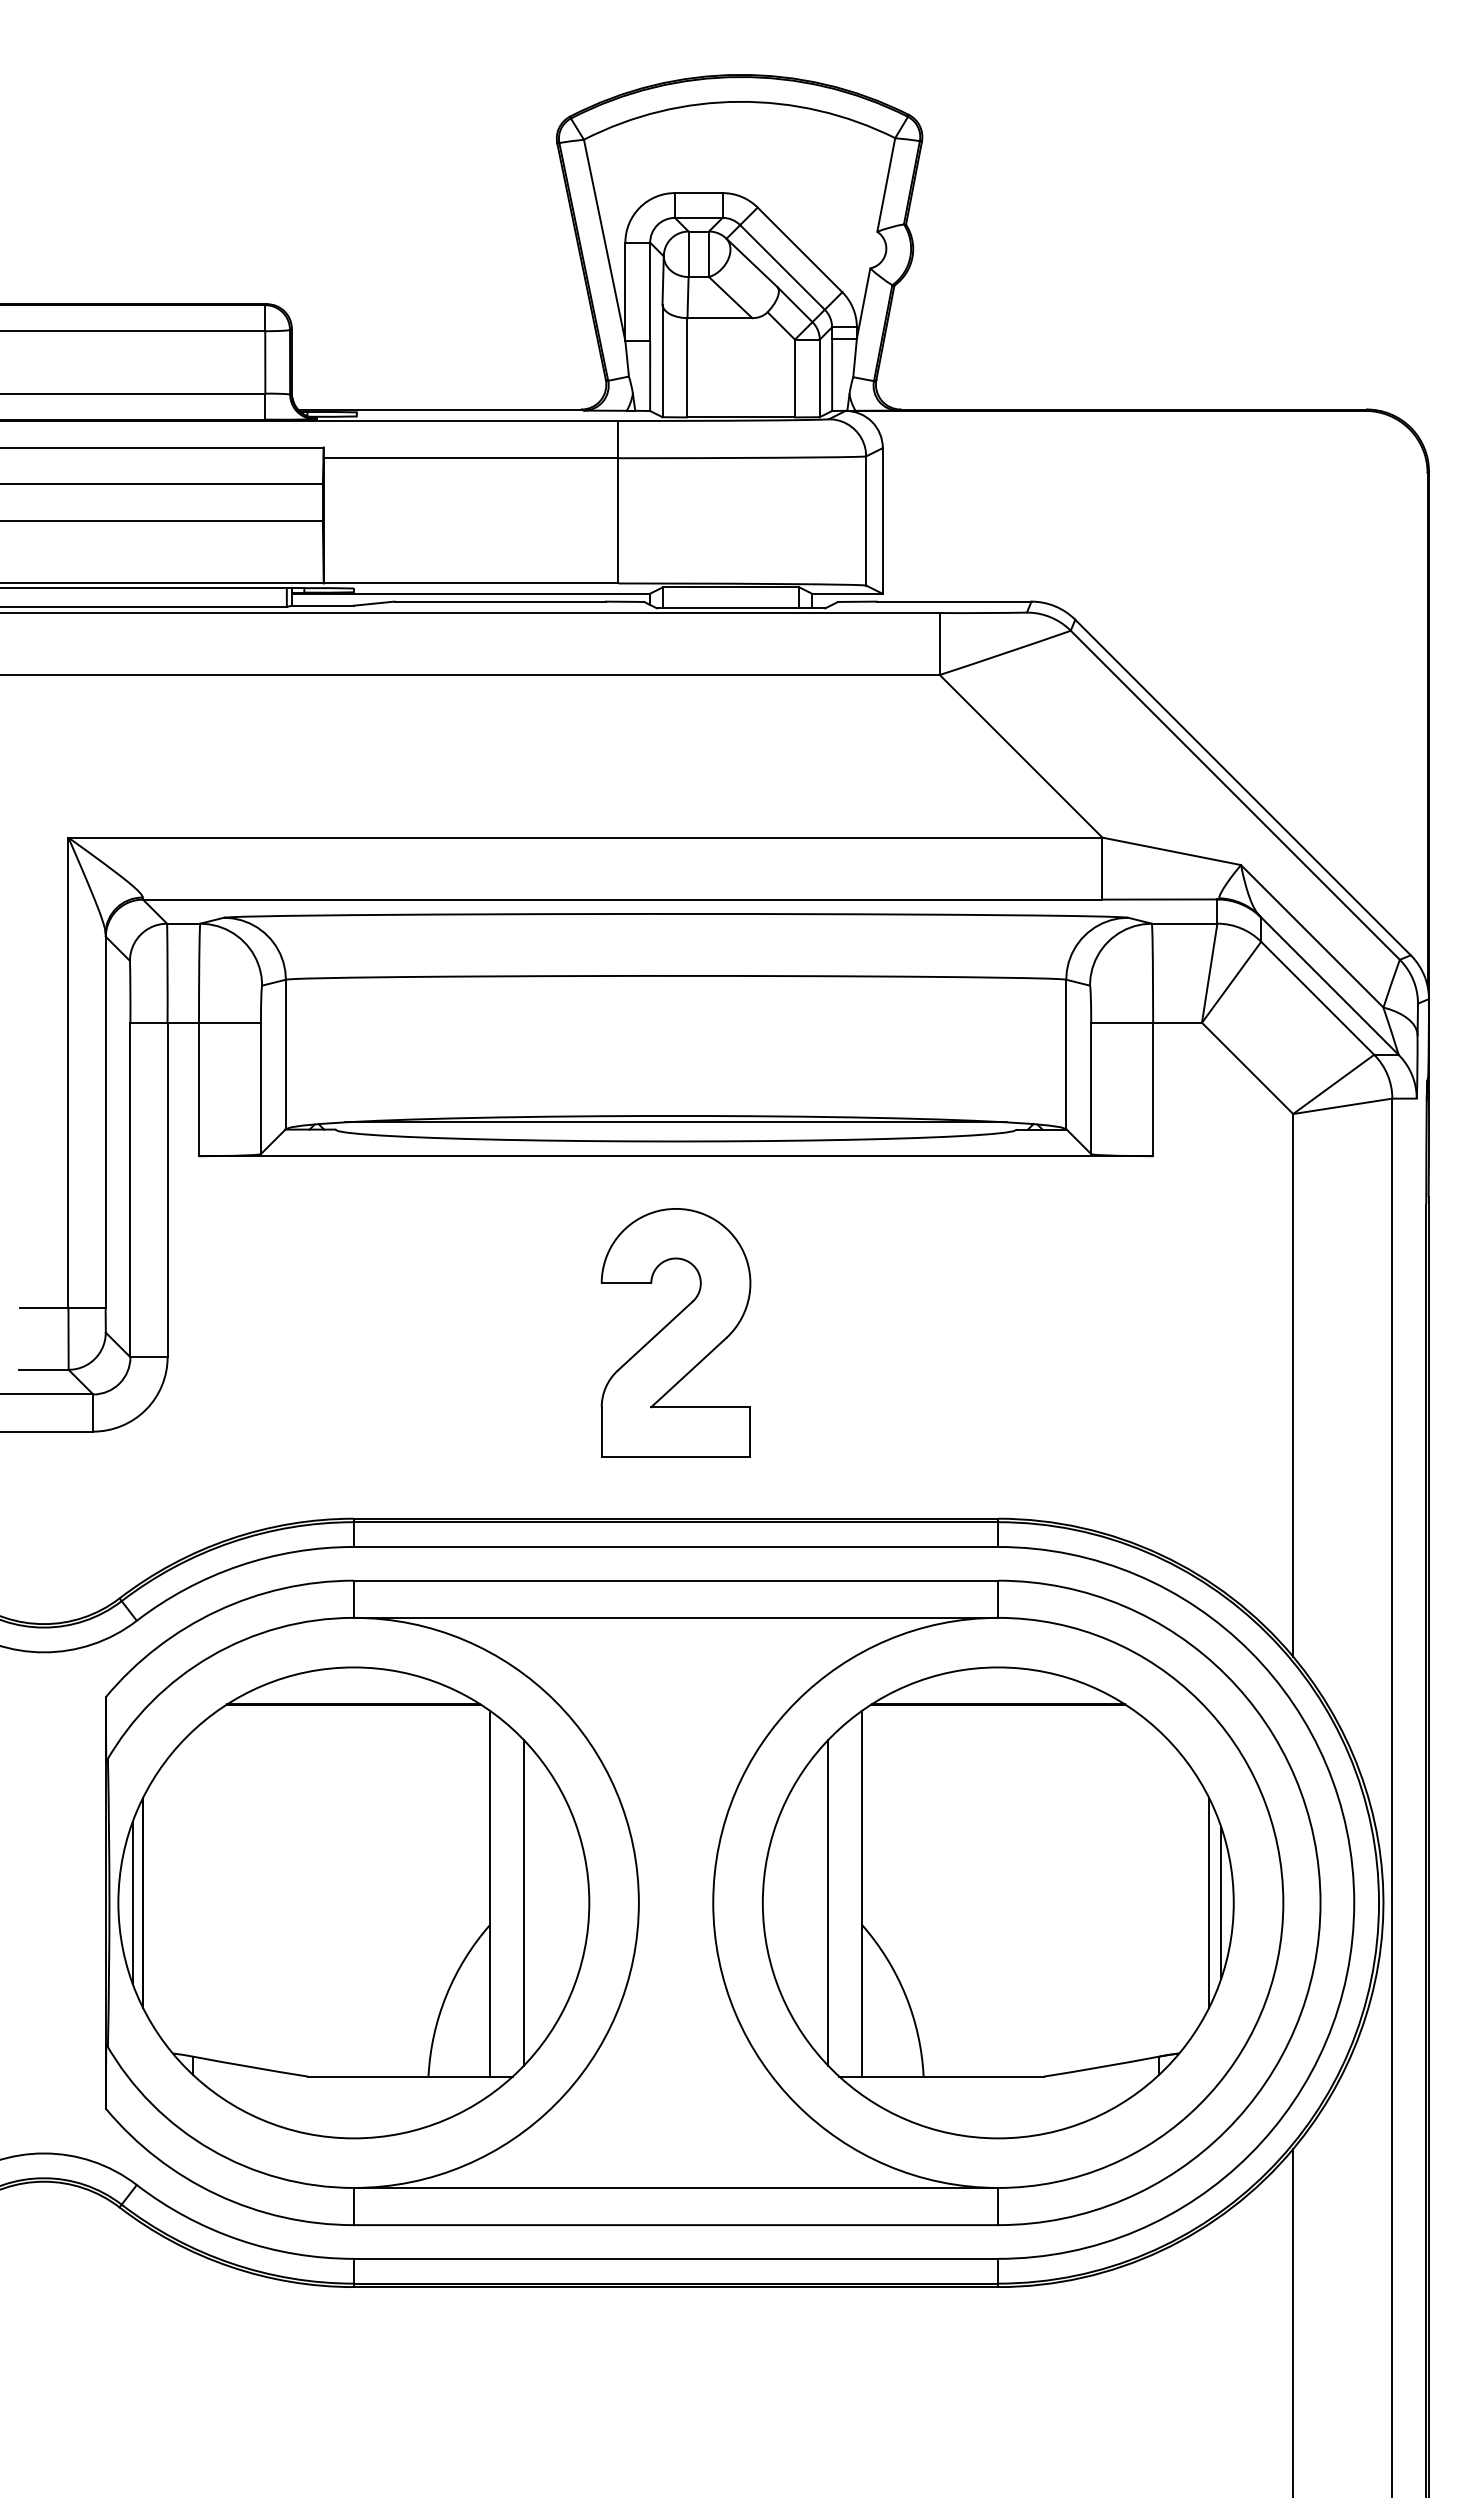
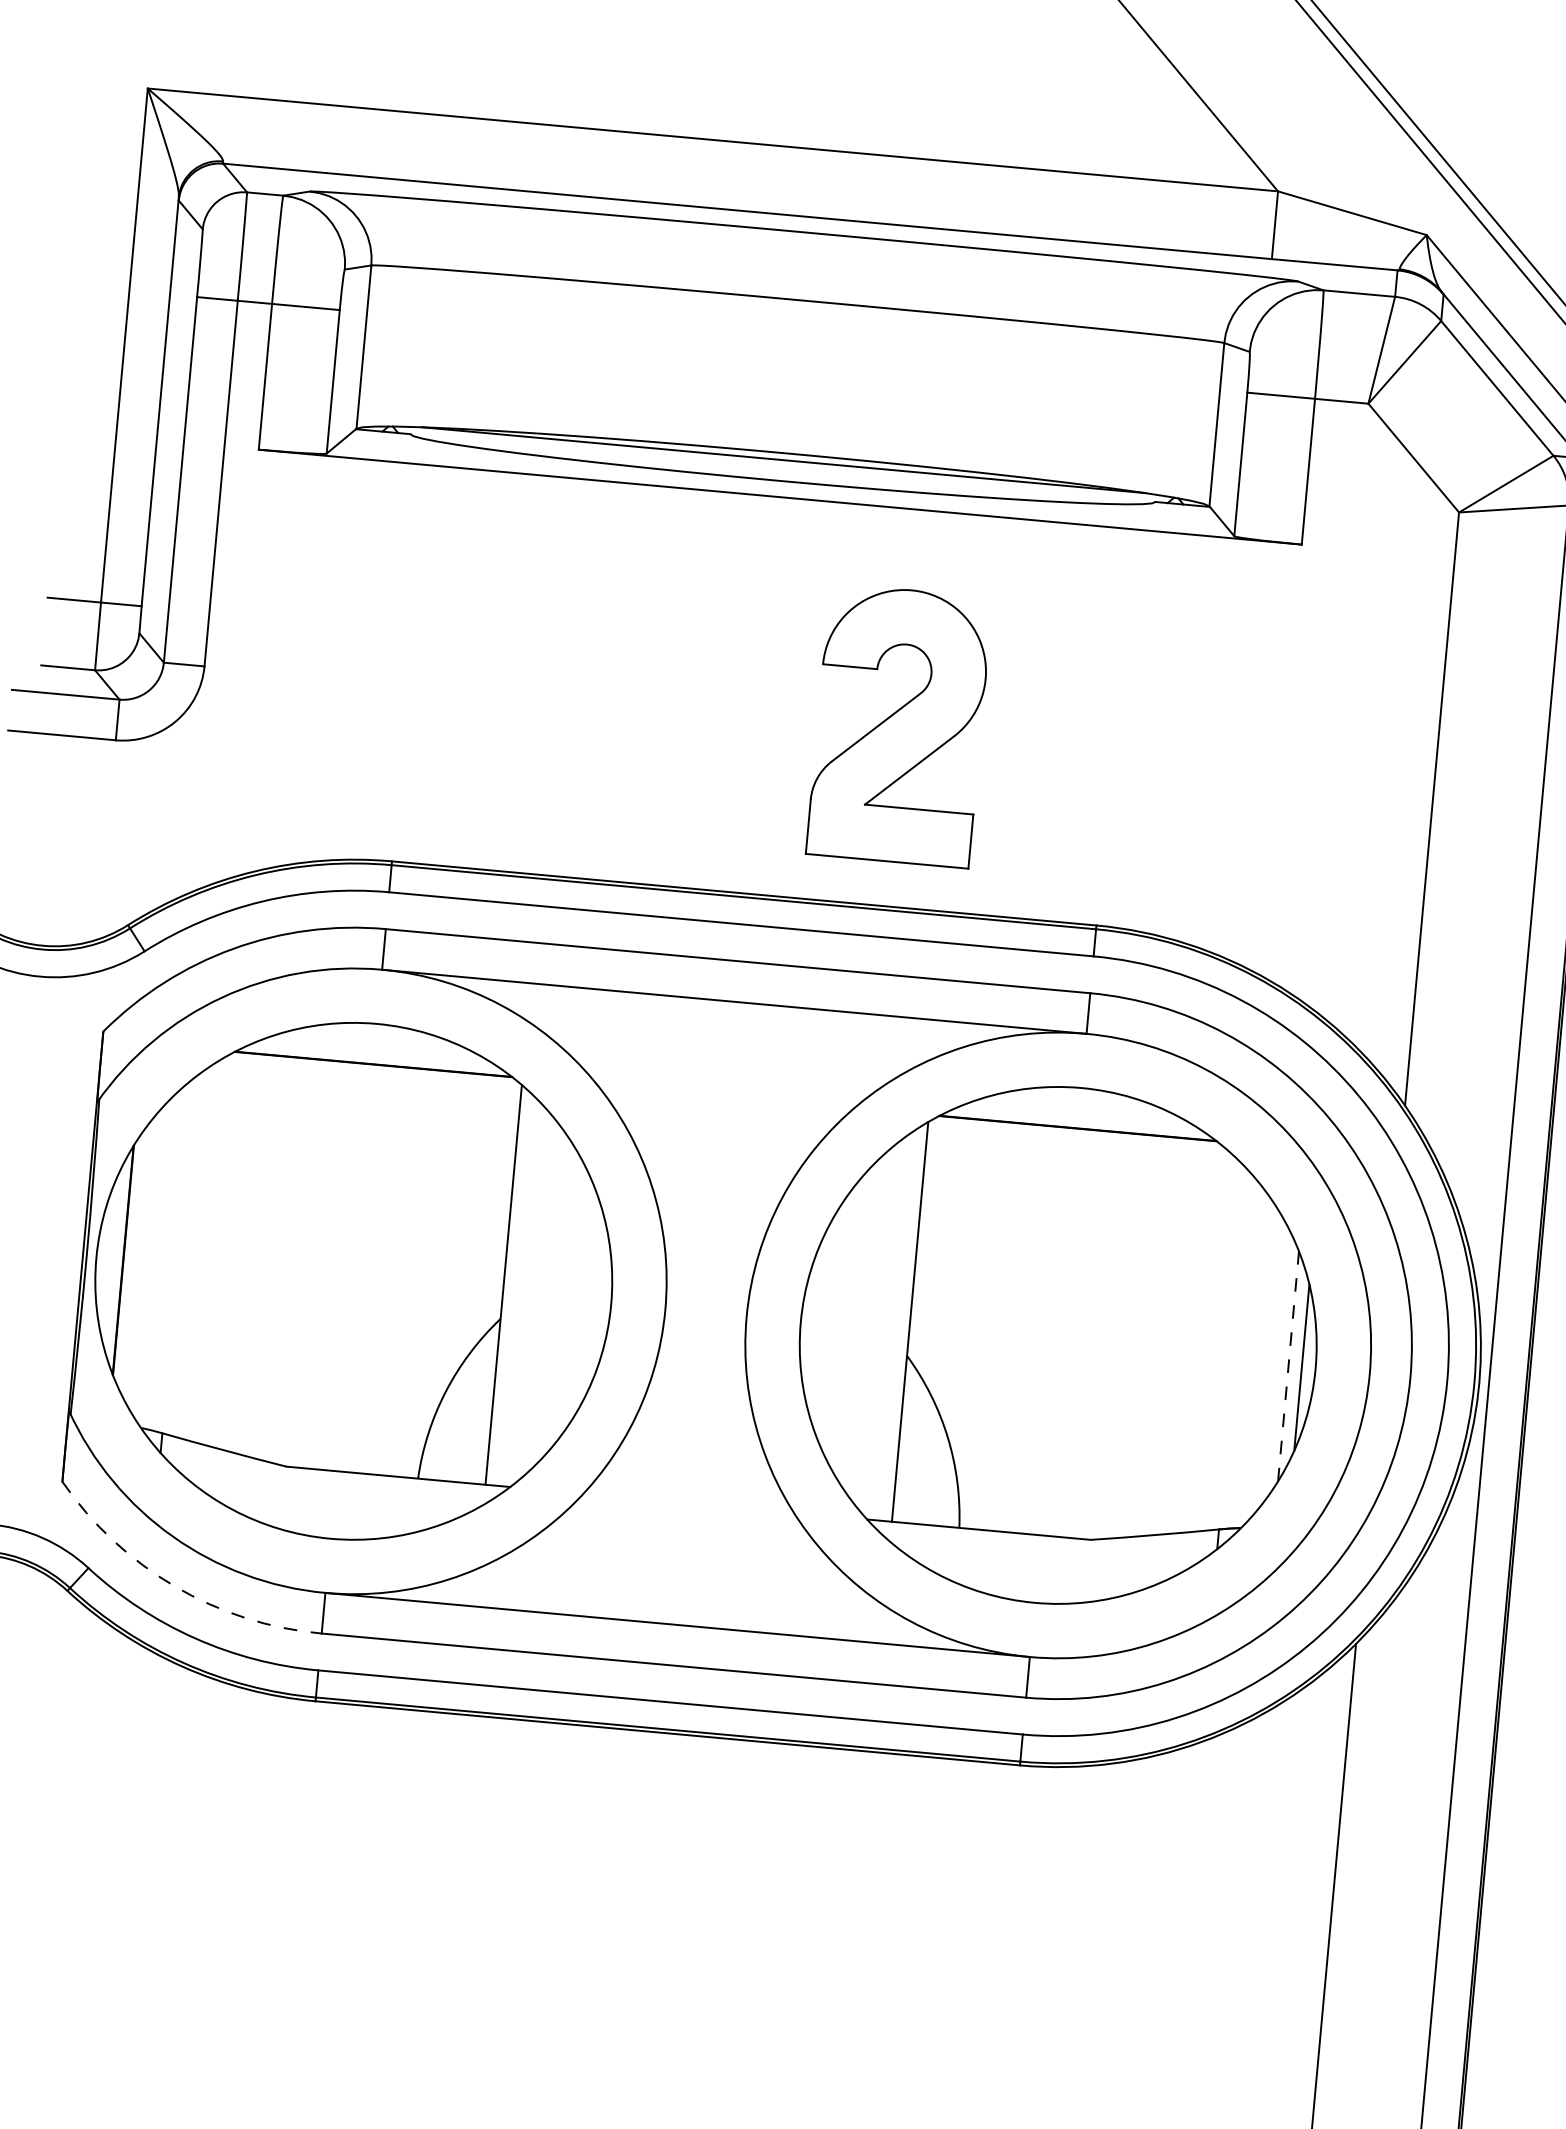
part: (675, 1332) -> (898, 725), moved
line: (132, 1902) -> (111, 1258), removed
line: (523, 1902) -> (539, 1297), removed
line: (828, 1902) -> (872, 1328), removed
line: (1208, 1902) -> (1288, 1365), solid -> dashed
arc: (216, 2194) -> (174, 1586), solid -> dashed

